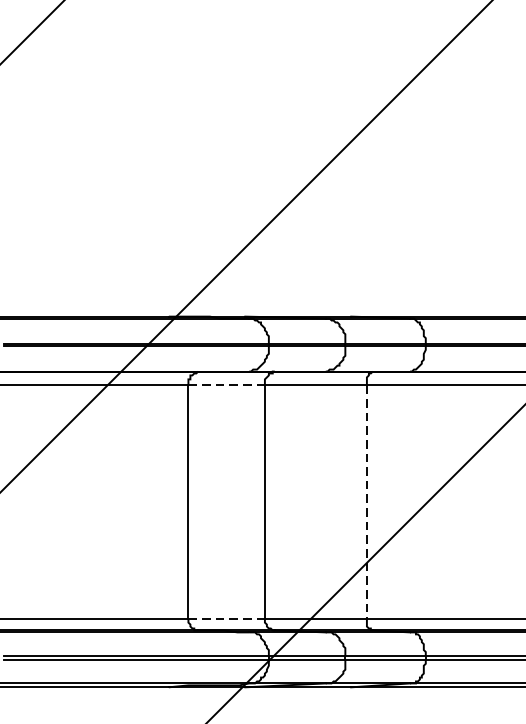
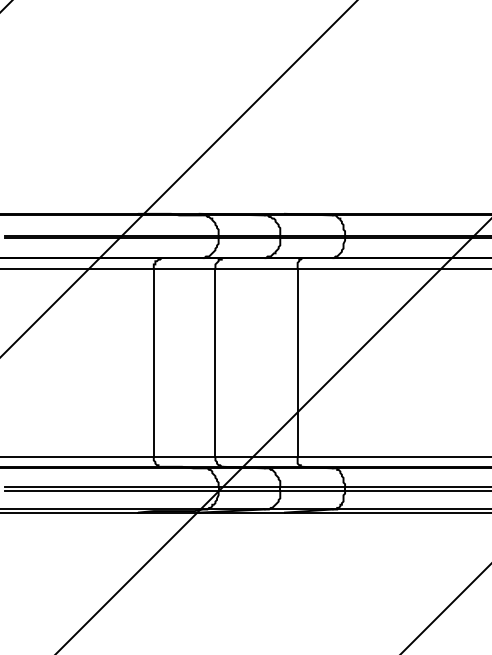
line: (226, 385) -> (184, 269), dashed -> solid
line: (366, 502) -> (297, 363), dashed -> solid
line: (226, 618) -> (184, 457), dashed -> solid

